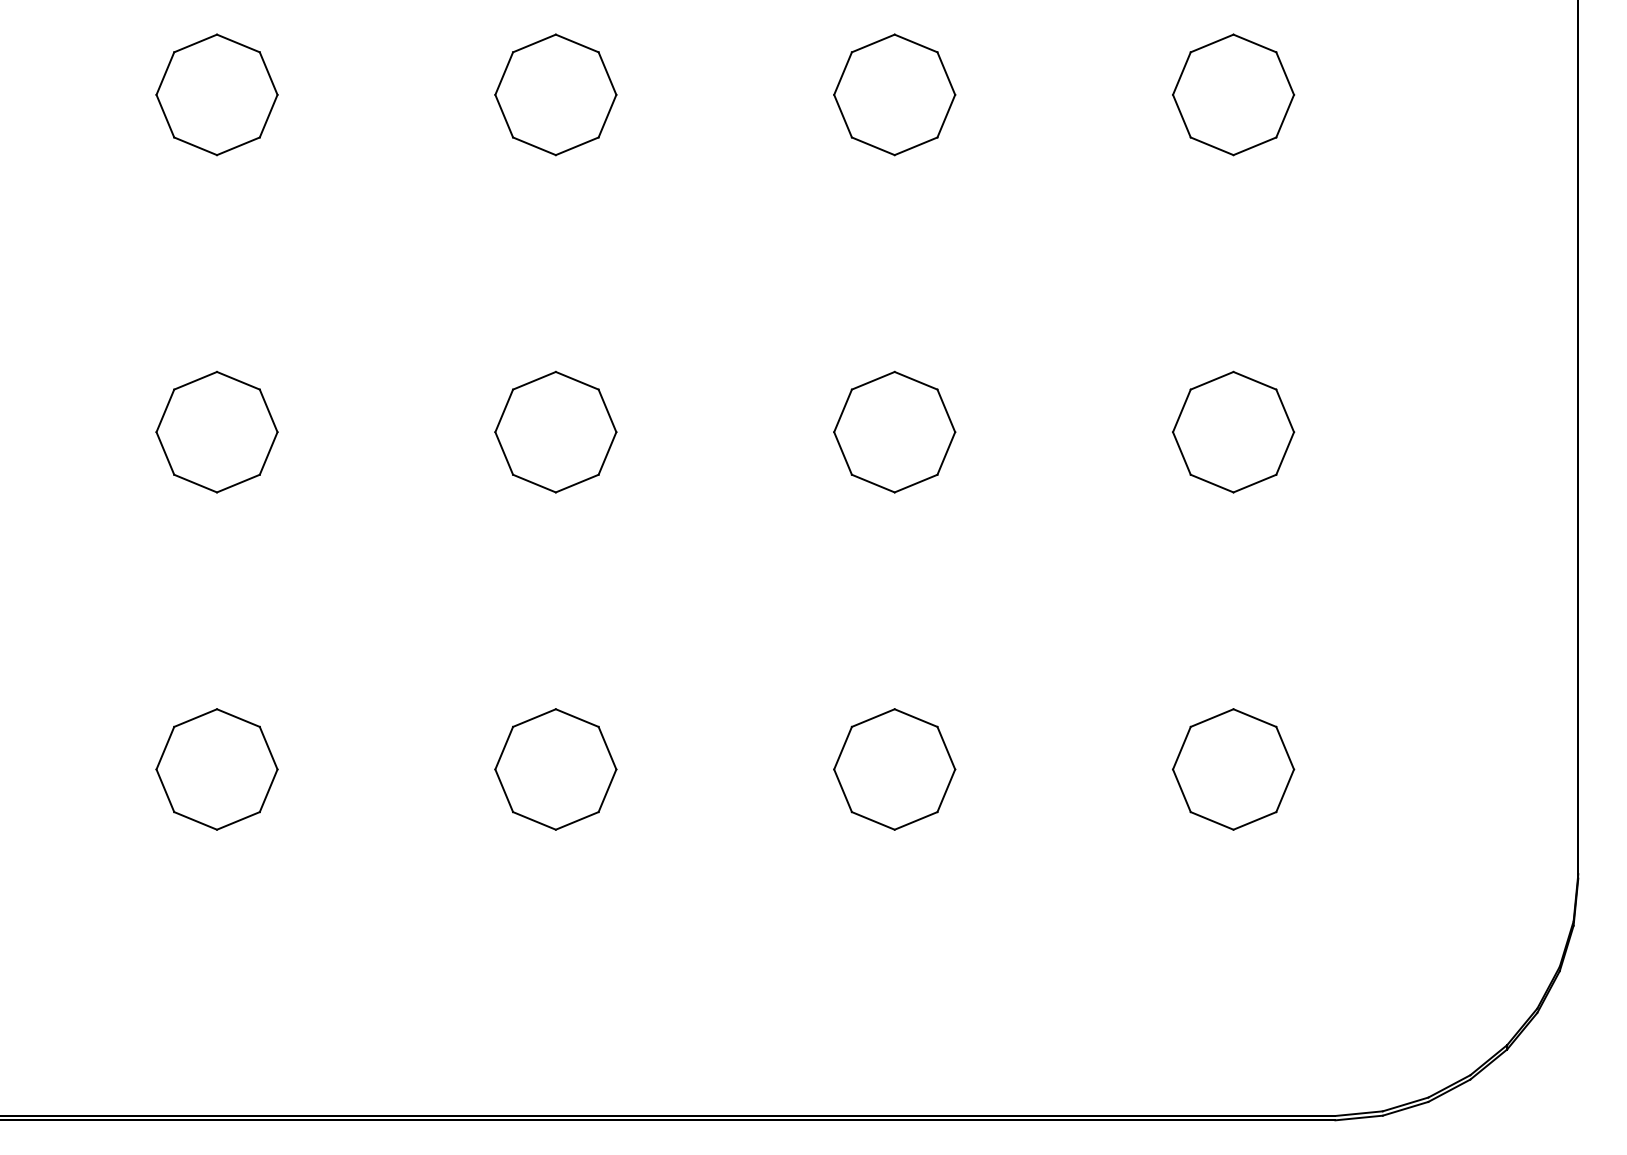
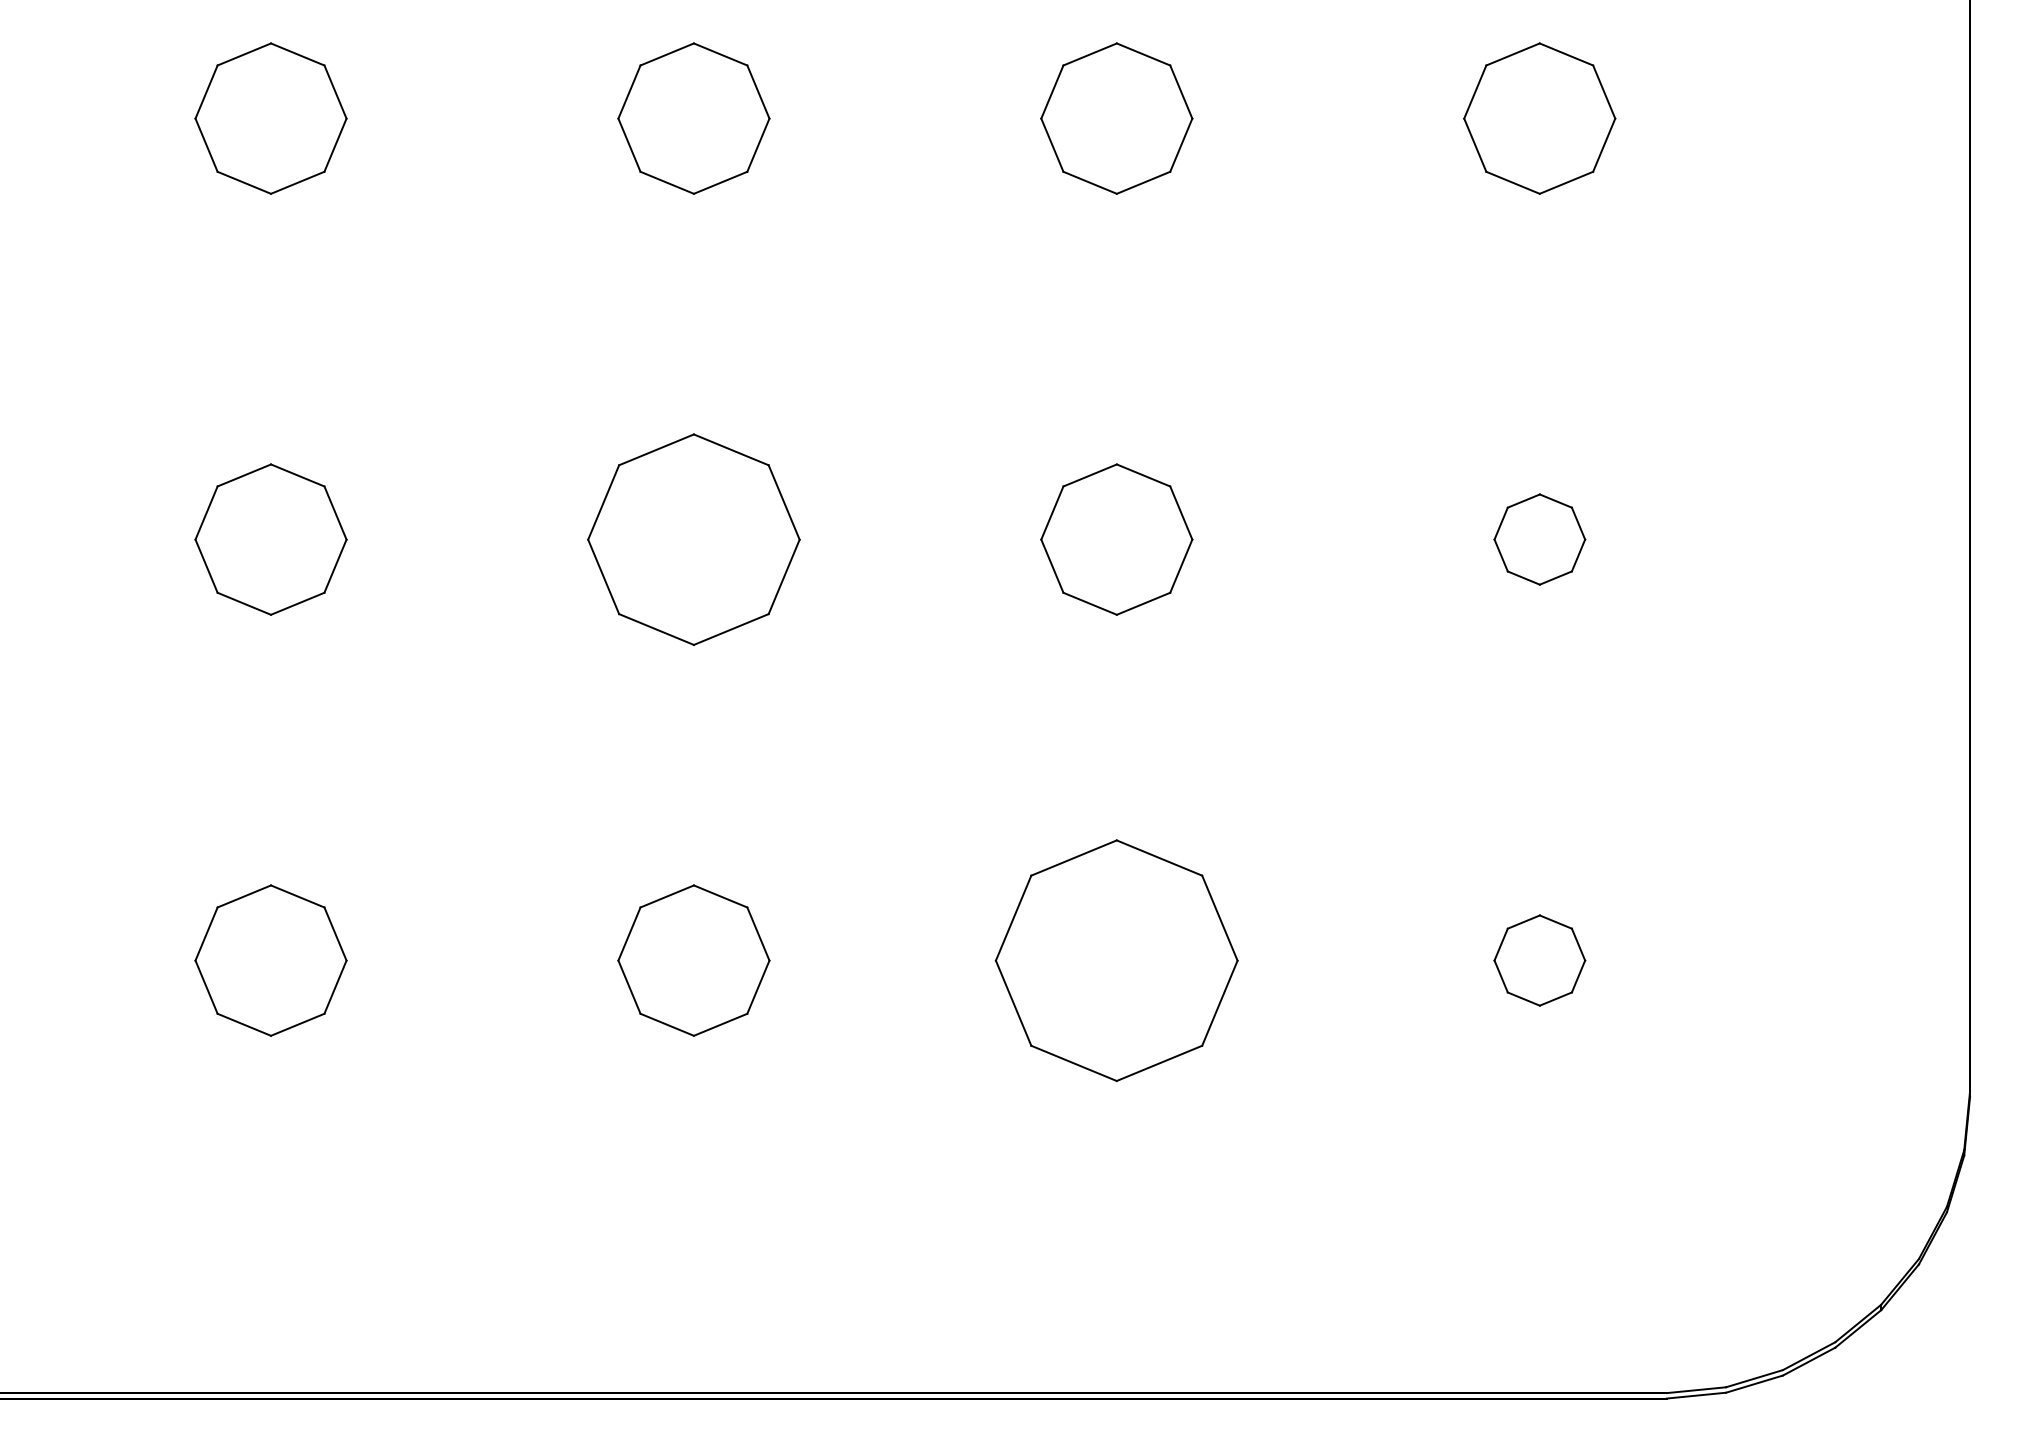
part: (555, 432) -> (693, 539), size x1.4
part: (1233, 432) -> (1539, 539), size x0.6
part: (894, 769) -> (1116, 960), size x1.6
part: (1233, 769) -> (1539, 960), size x0.6

